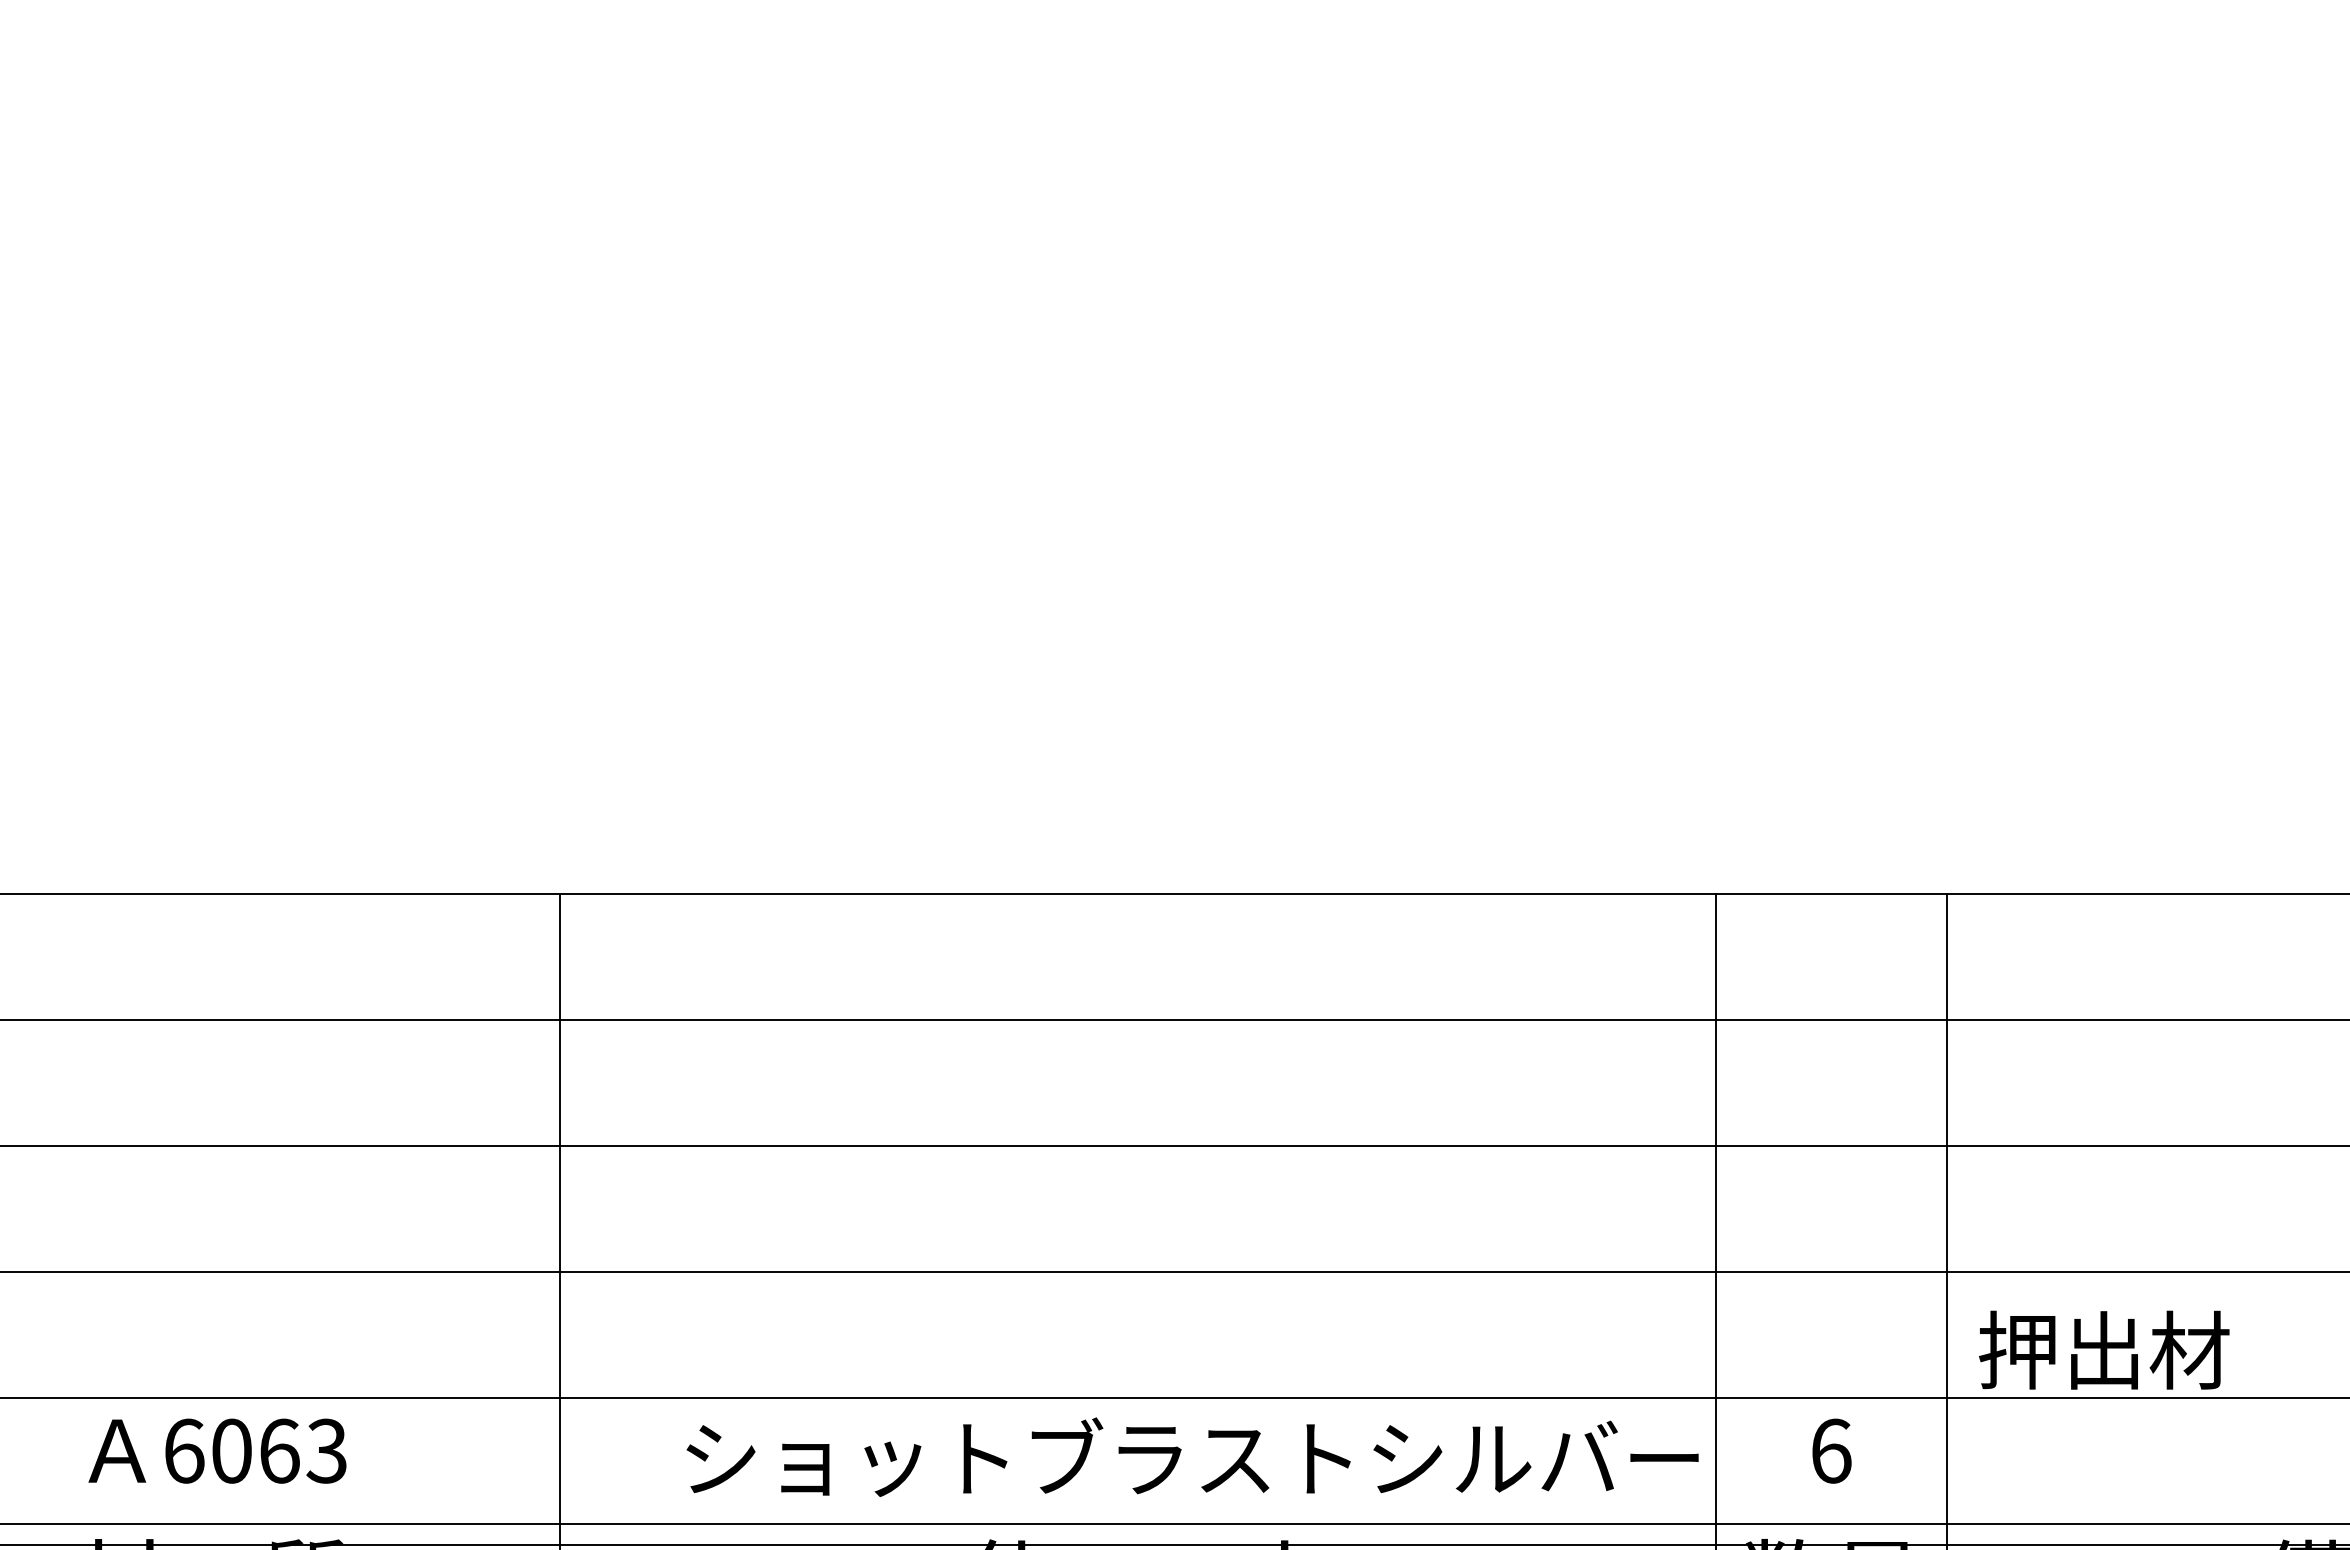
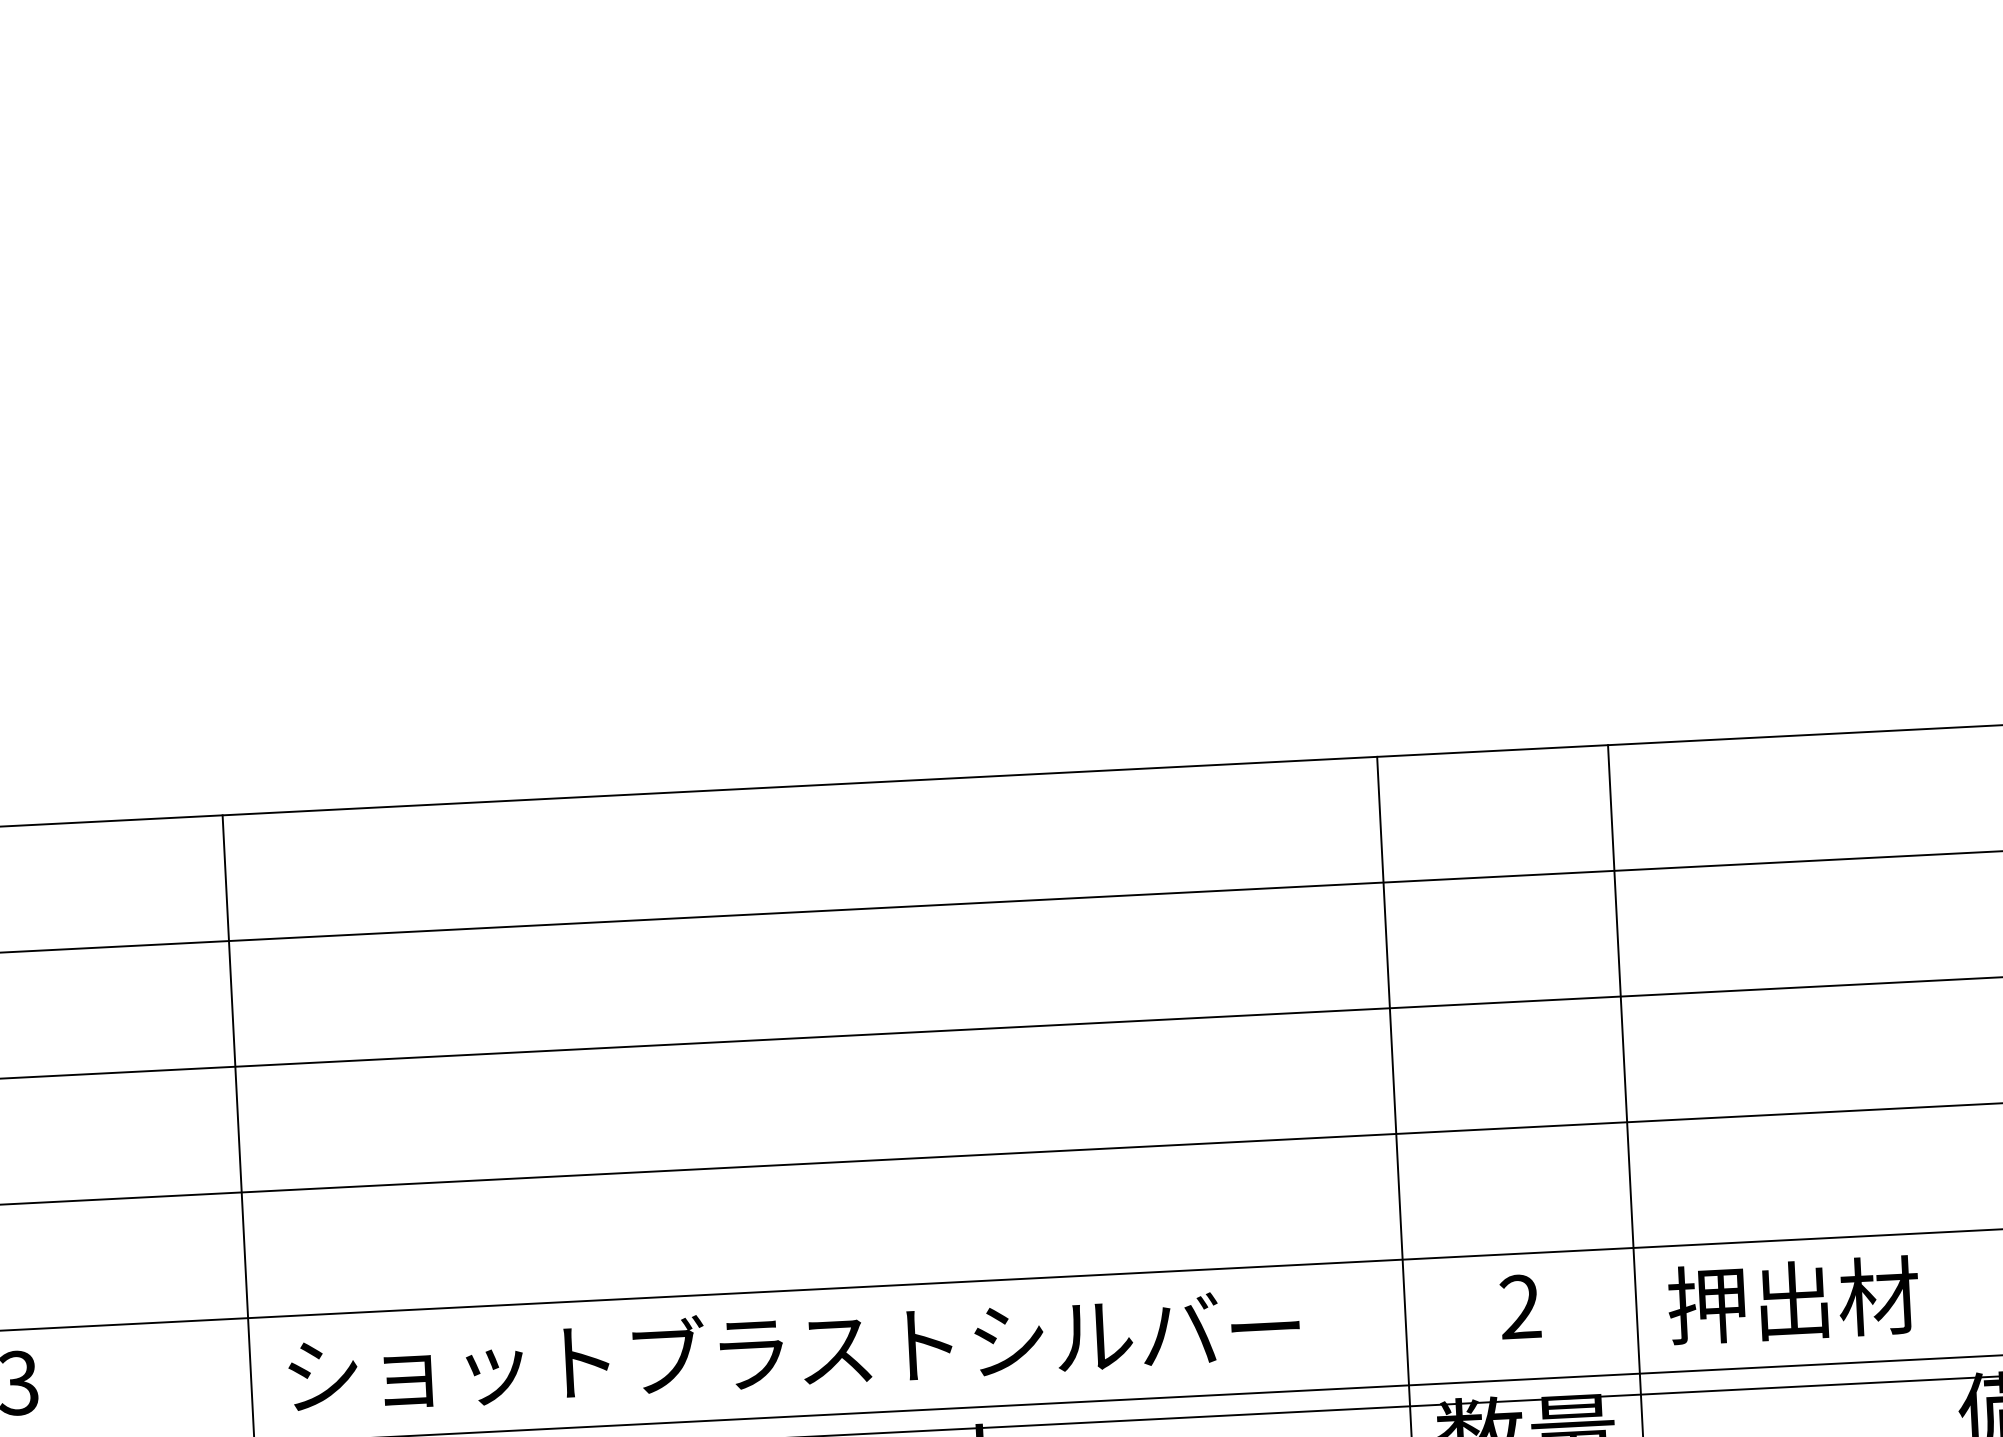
text: (2104, 1349) -> (1793, 1299), moved
text: (1831, 1450) -> (1520, 1306), 6 -> 2
text: (1192, 1456) -> (794, 1349), moved

